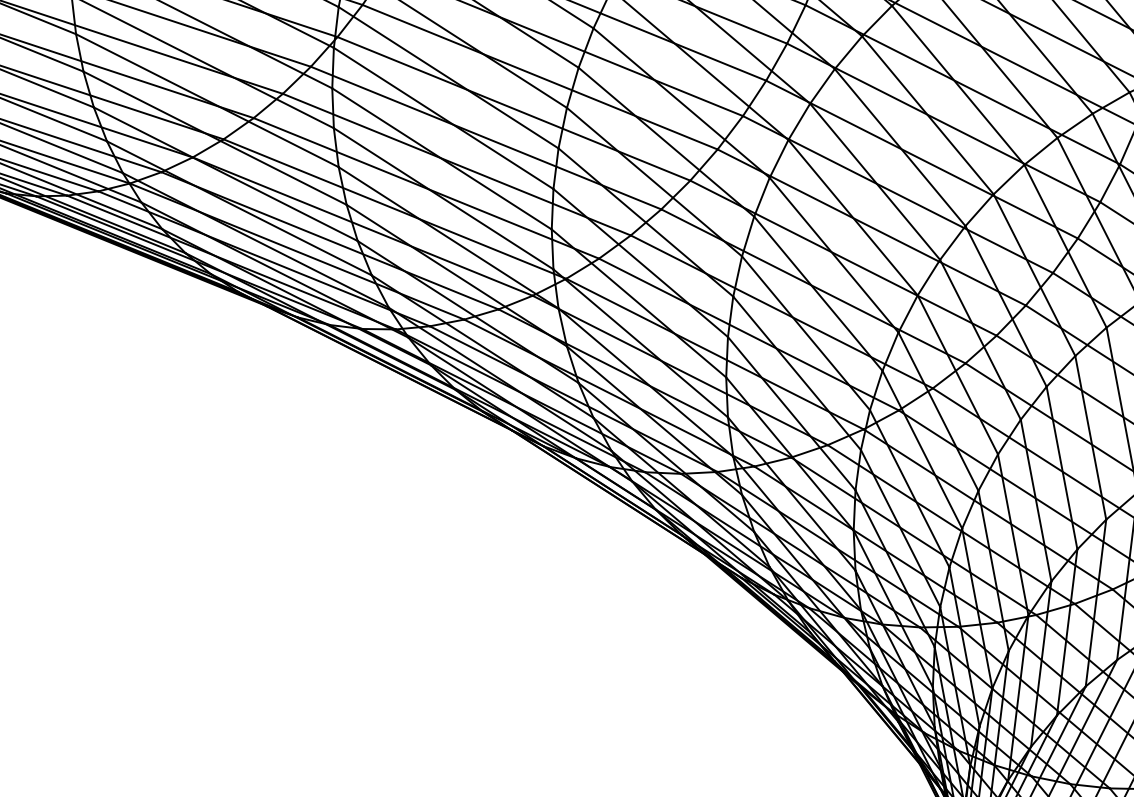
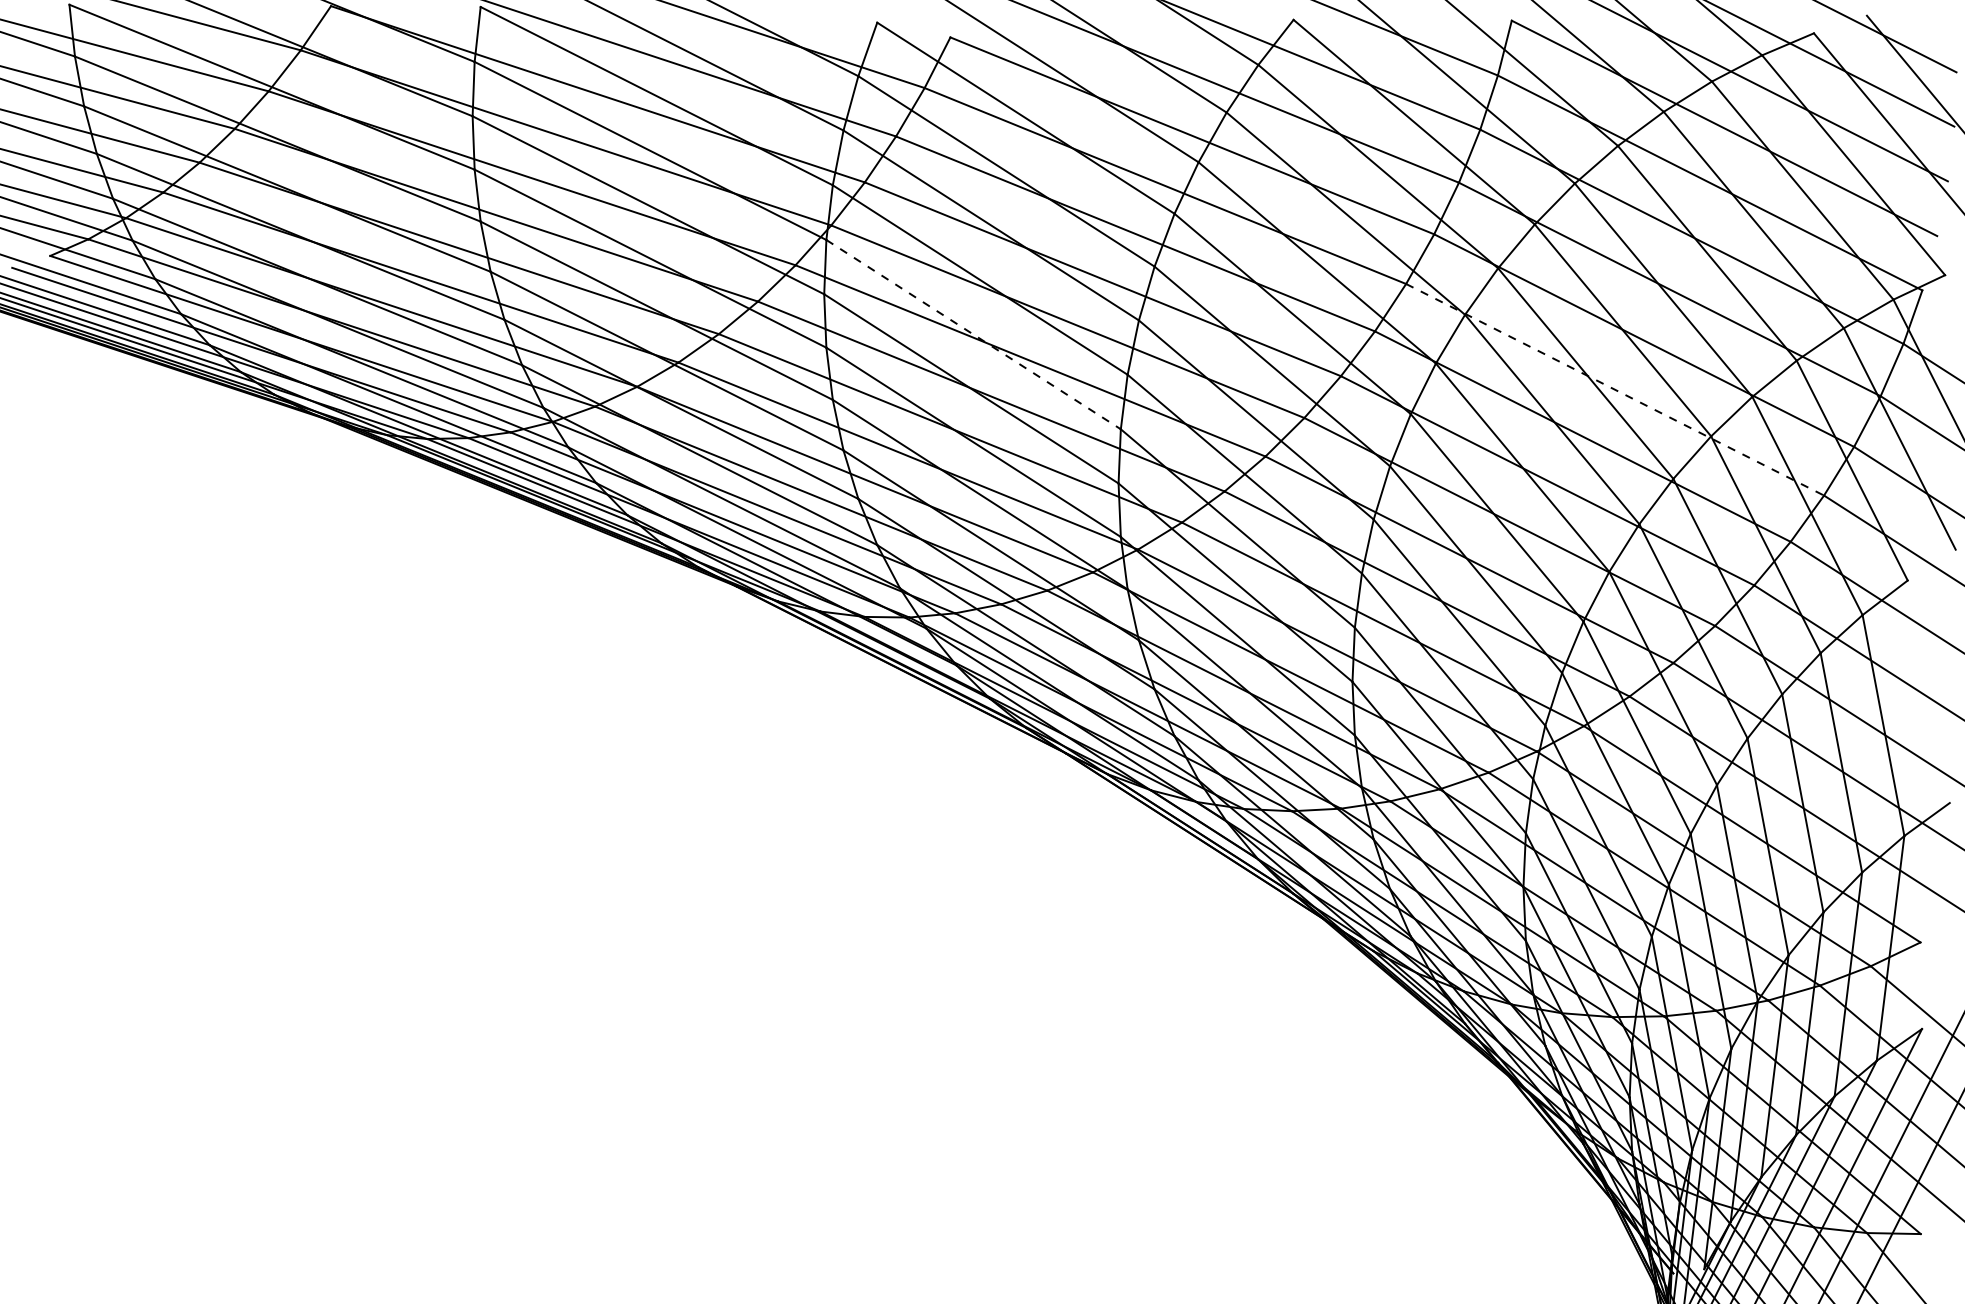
line: (444, 118) -> (974, 334), solid -> dashed
line: (922, 160) -> (1615, 390), solid -> dashed

